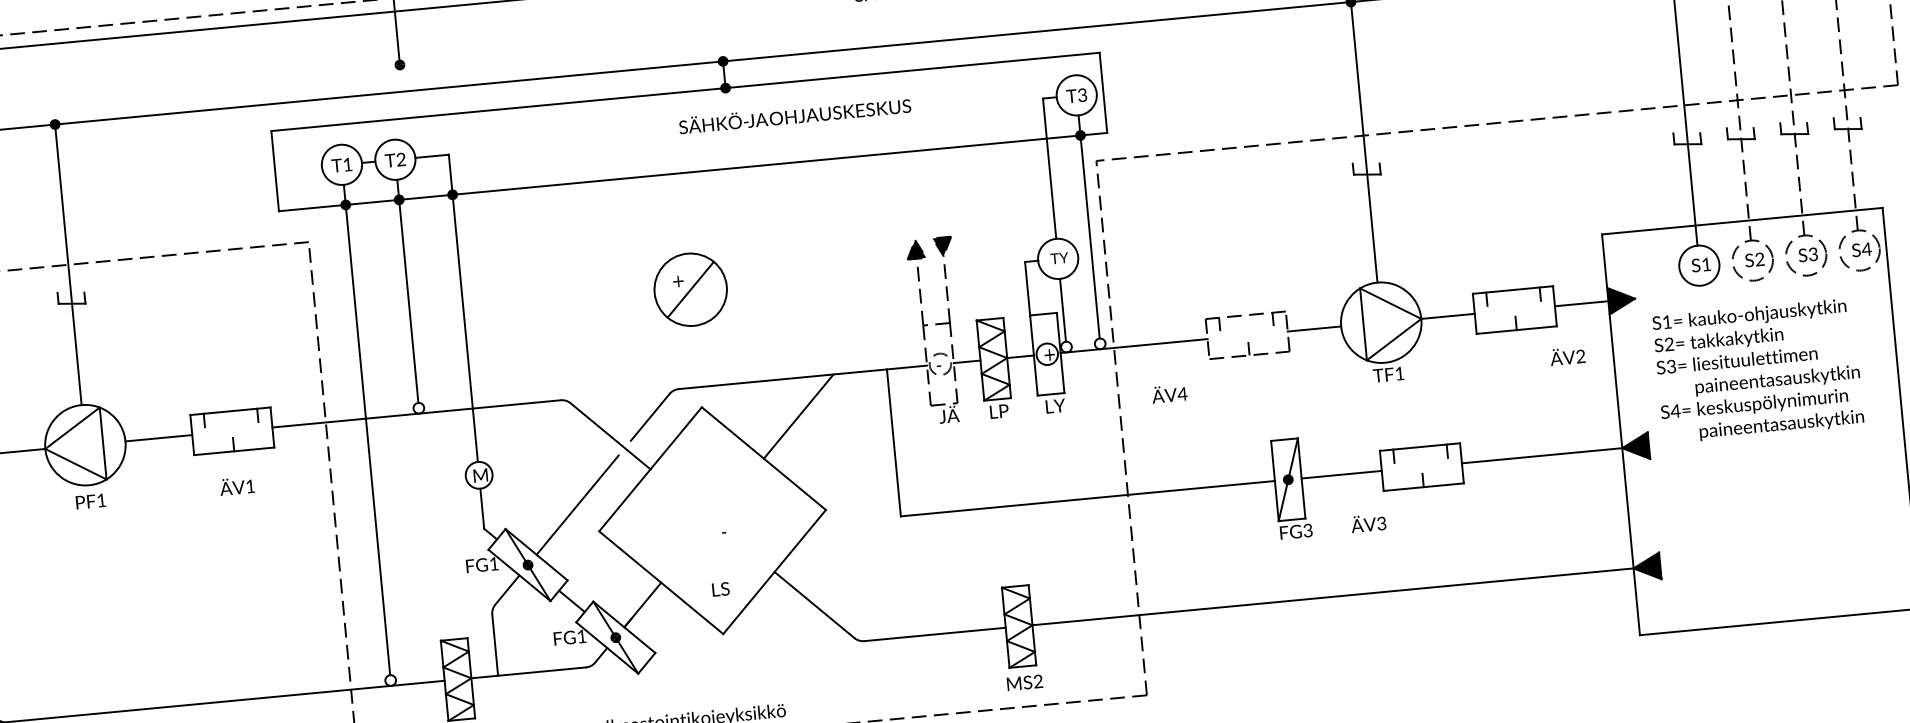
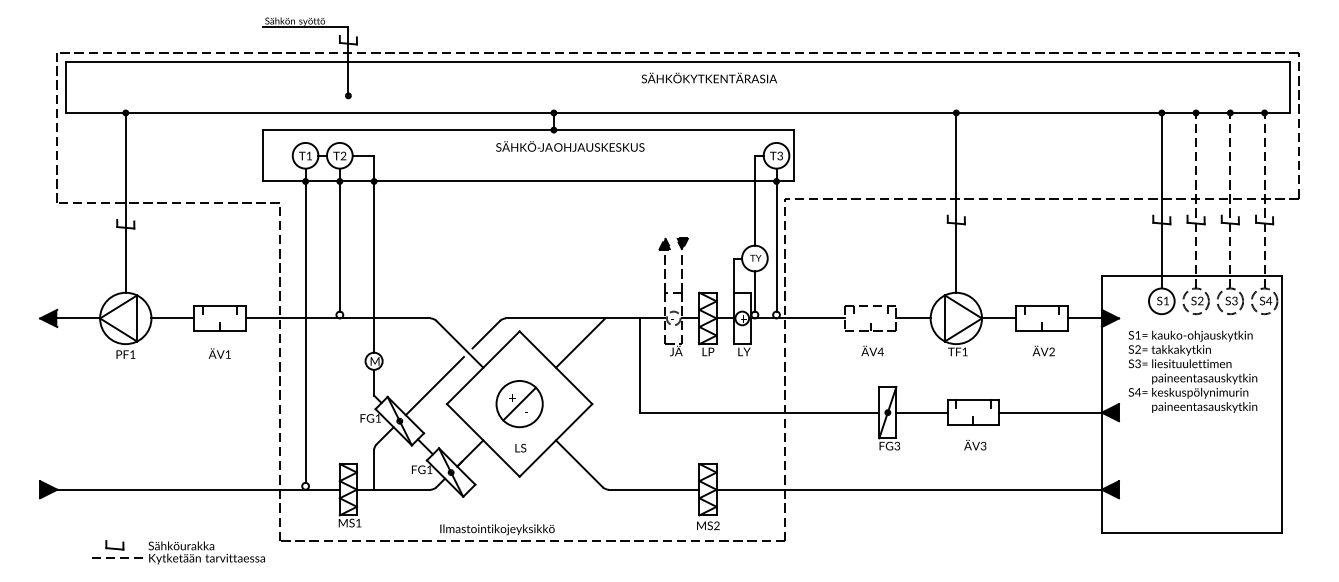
text: (795, 115) -> (570, 146), moved
part: (690, 290) -> (519, 404), moved
text: (1567, 355) -> (1043, 350), moved
text: (1169, 393) -> (872, 350), moved
text: (1369, 523) -> (975, 445), moved

